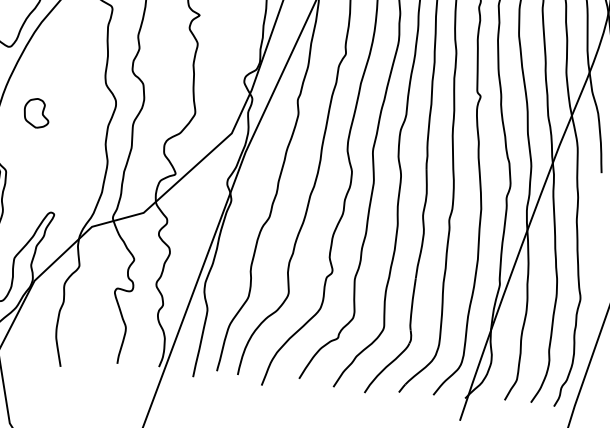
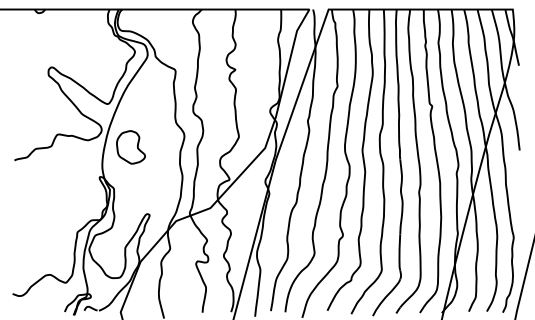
part: (36, 113) -> (130, 147), size x1.67

